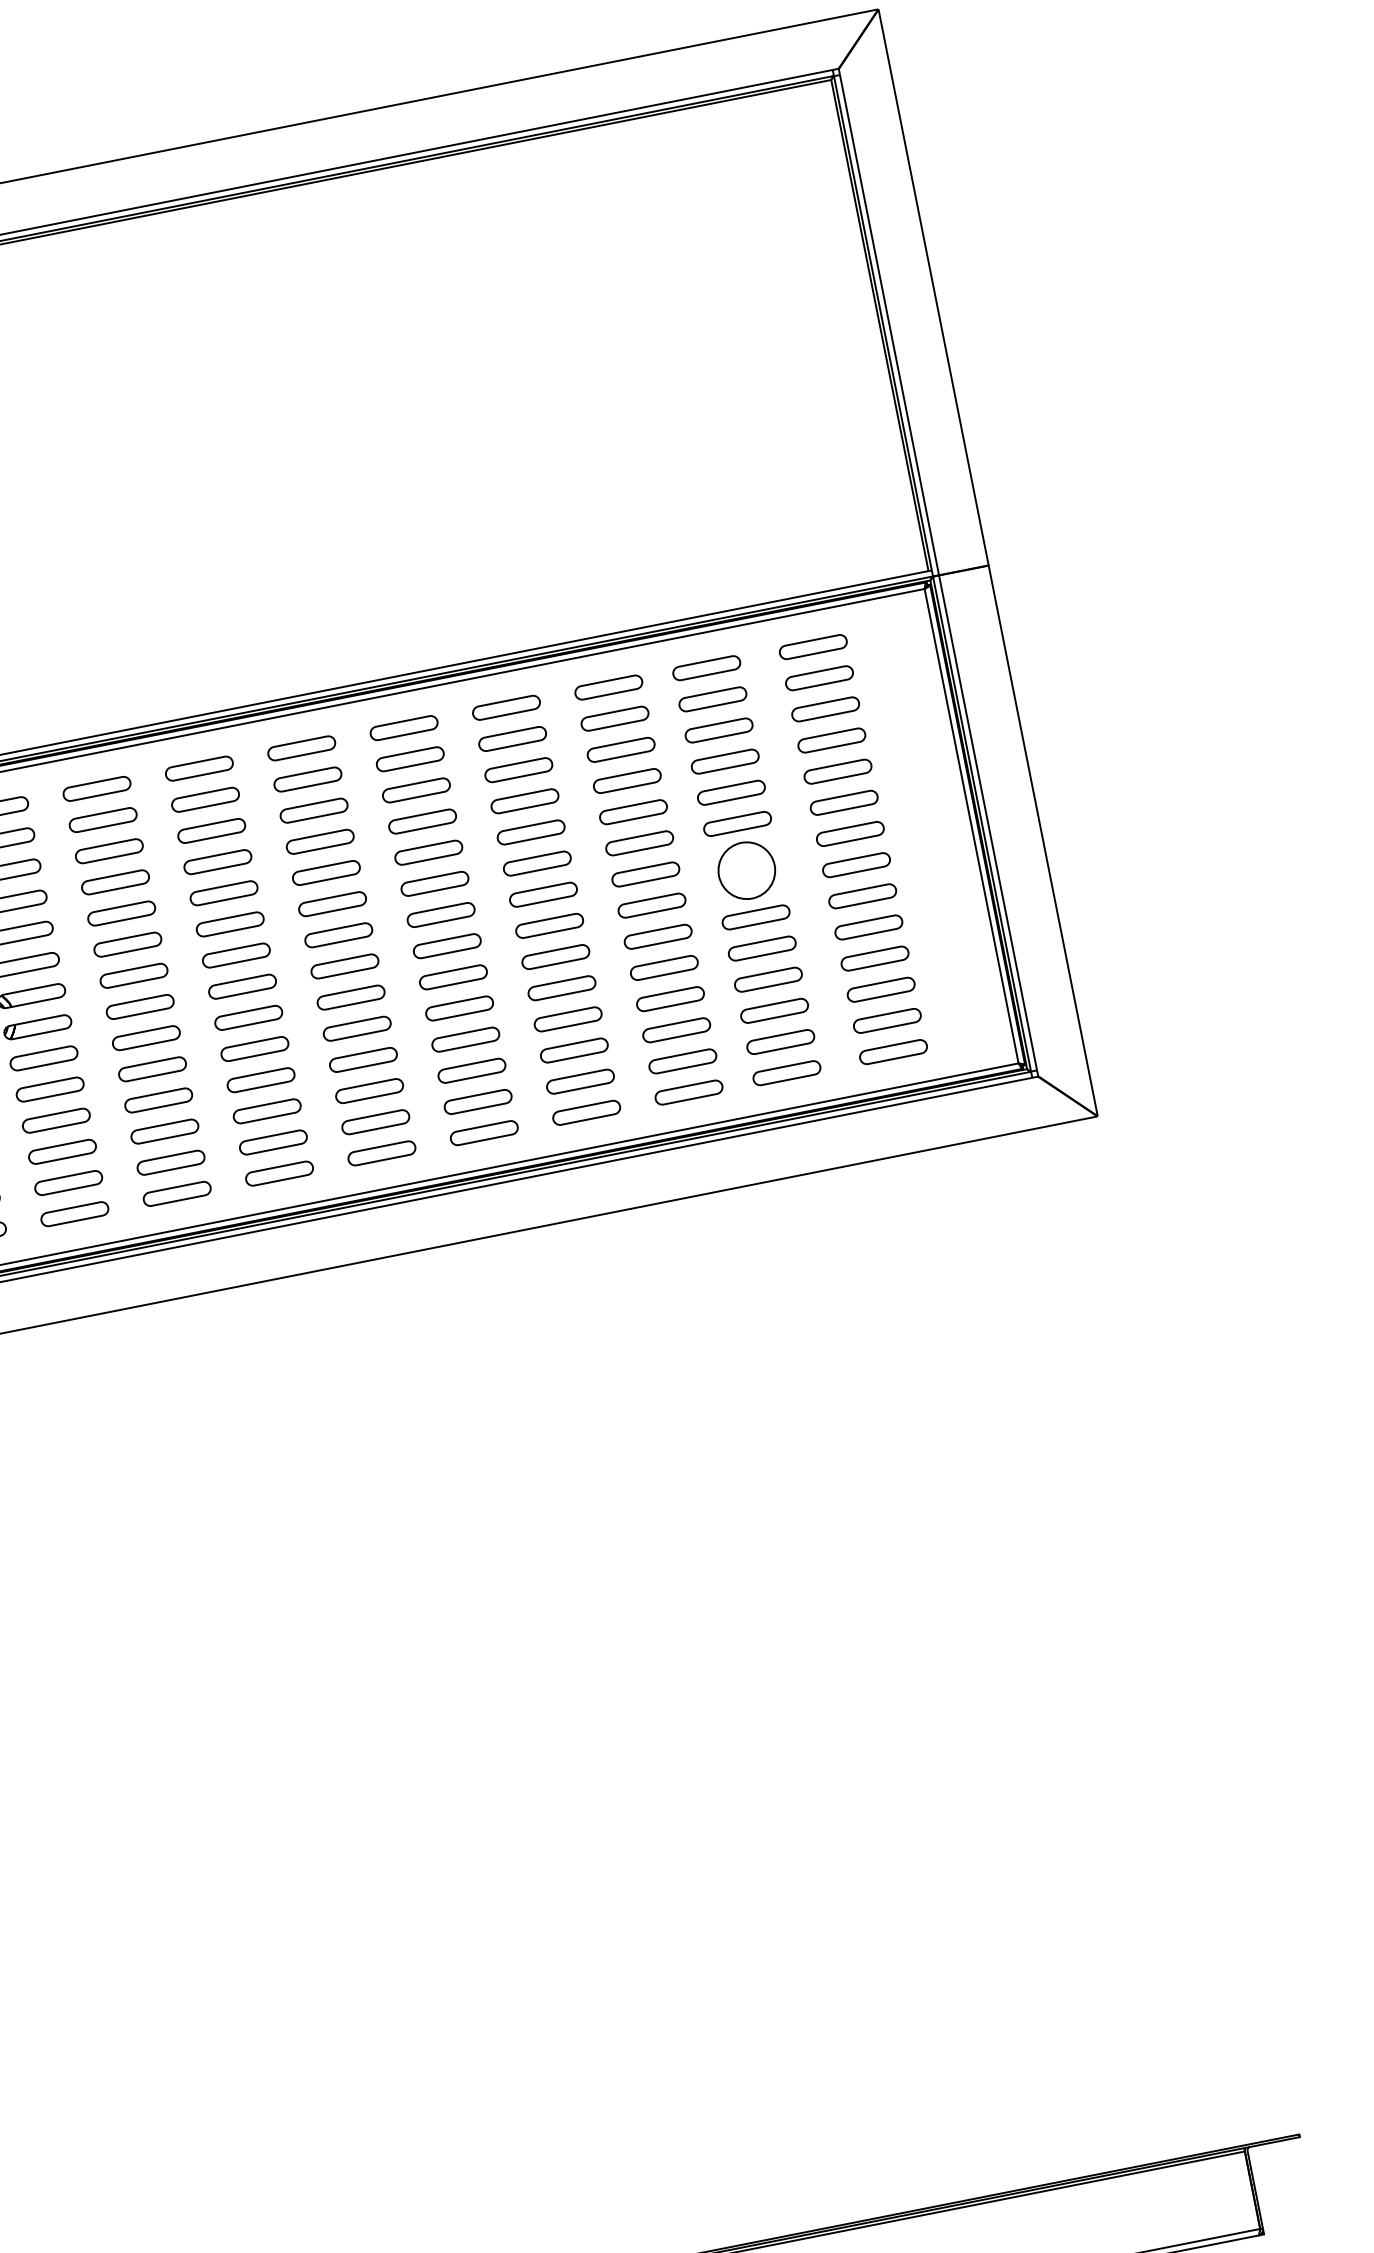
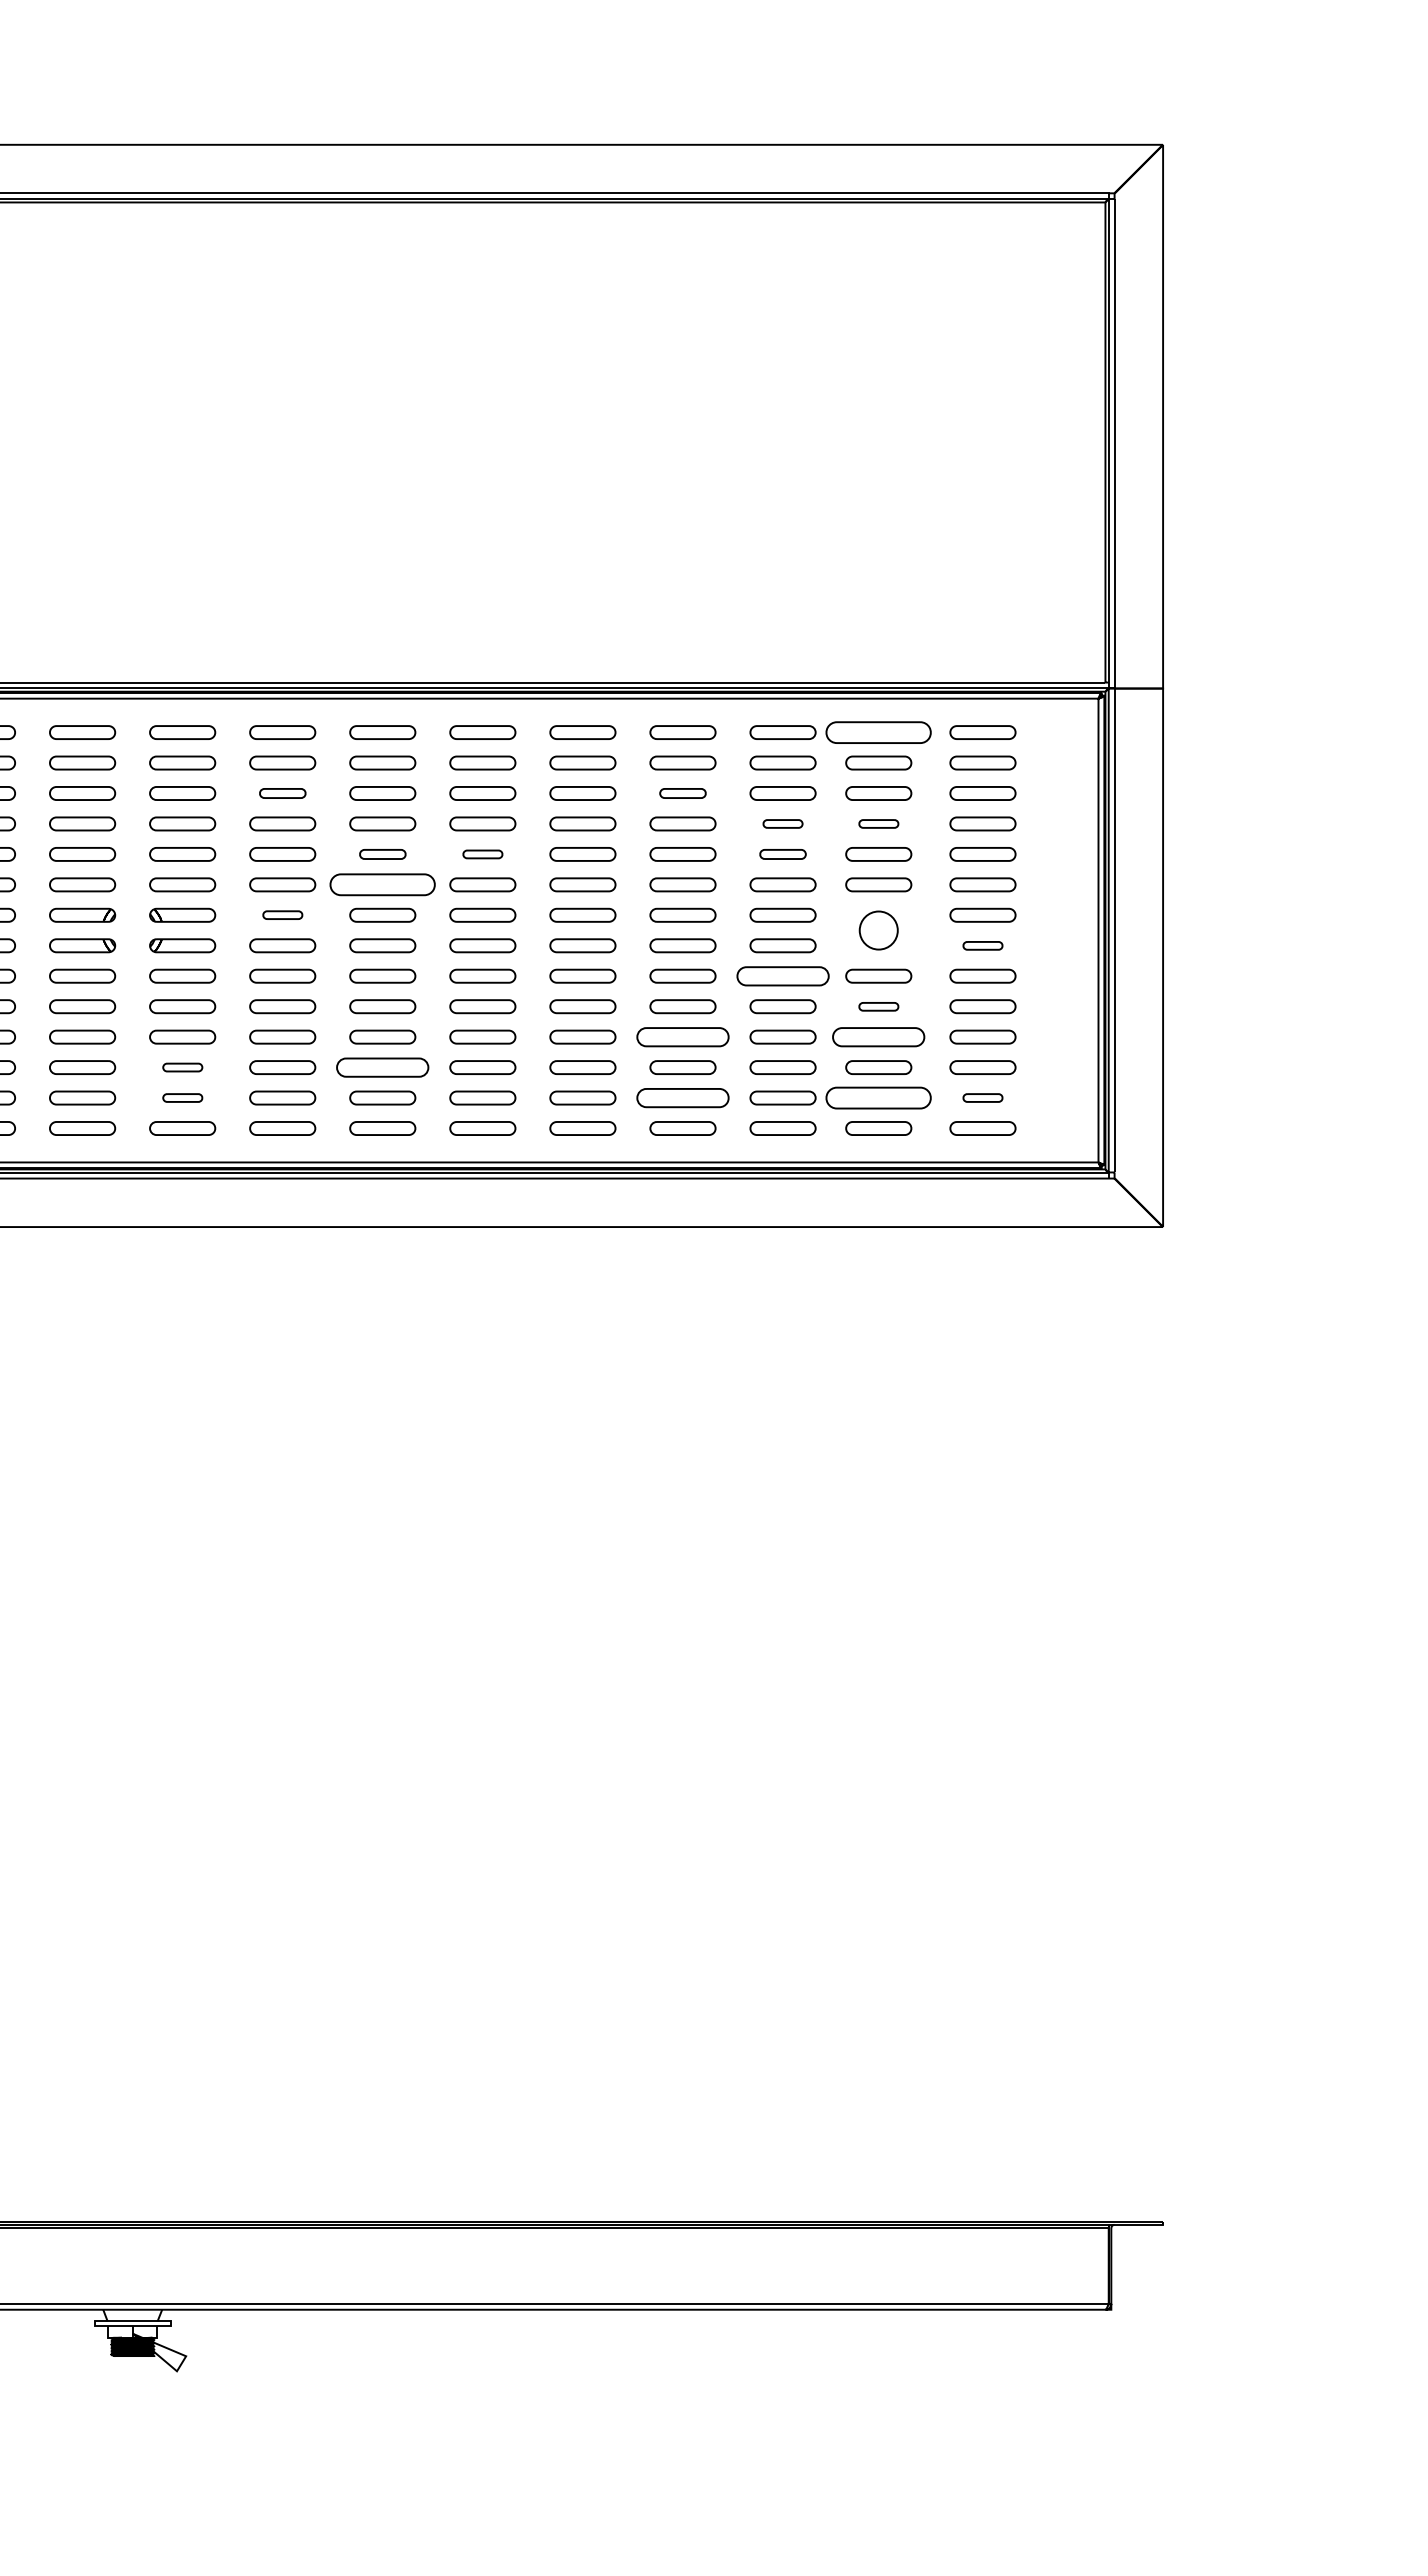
part: (706, 668) -> (878, 732), size x1.6
part: (724, 761) -> (878, 823), size x0.6
part: (518, 770) -> (682, 793), size x0.7
part: (626, 780) -> (782, 823), size x0.6
part: (632, 812) -> (782, 854), size x0.7
part: (109, 851) -> (282, 793), size x0.7
part: (855, 864) -> (982, 945), size x0.6
circle: (746, 870) -> (878, 930), size x0.7
part: (326, 873) -> (482, 854), size x0.6
part: (223, 893) -> (382, 854), size x0.7
part: (229, 924) -> (382, 884), size x1.6
part: (657, 936) -> (782, 975), size x1.4
part: (761, 948) -> (878, 1006), size x0.6
part: (133, 975) -> (282, 914), size x0.6
part: (768, 979) -> (878, 1036), size x1.4
part: (567, 1018) -> (682, 1036), size x1.4
part: (886, 1020) -> (982, 1097), size x0.6
part: (780, 1041) -> (878, 1097), size x1.6
part: (579, 1081) -> (682, 1097), size x1.4
part: (266, 1111) -> (382, 1067), size x1.4
part: (62, 1151) -> (182, 1067), size x0.6
part: (68, 1182) -> (182, 1097), size x0.6

